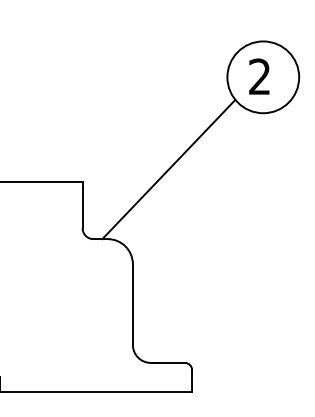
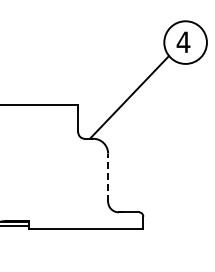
text: (259, 75) -> (183, 41), 2 -> 4
line: (133, 304) -> (108, 177), solid -> dashed

